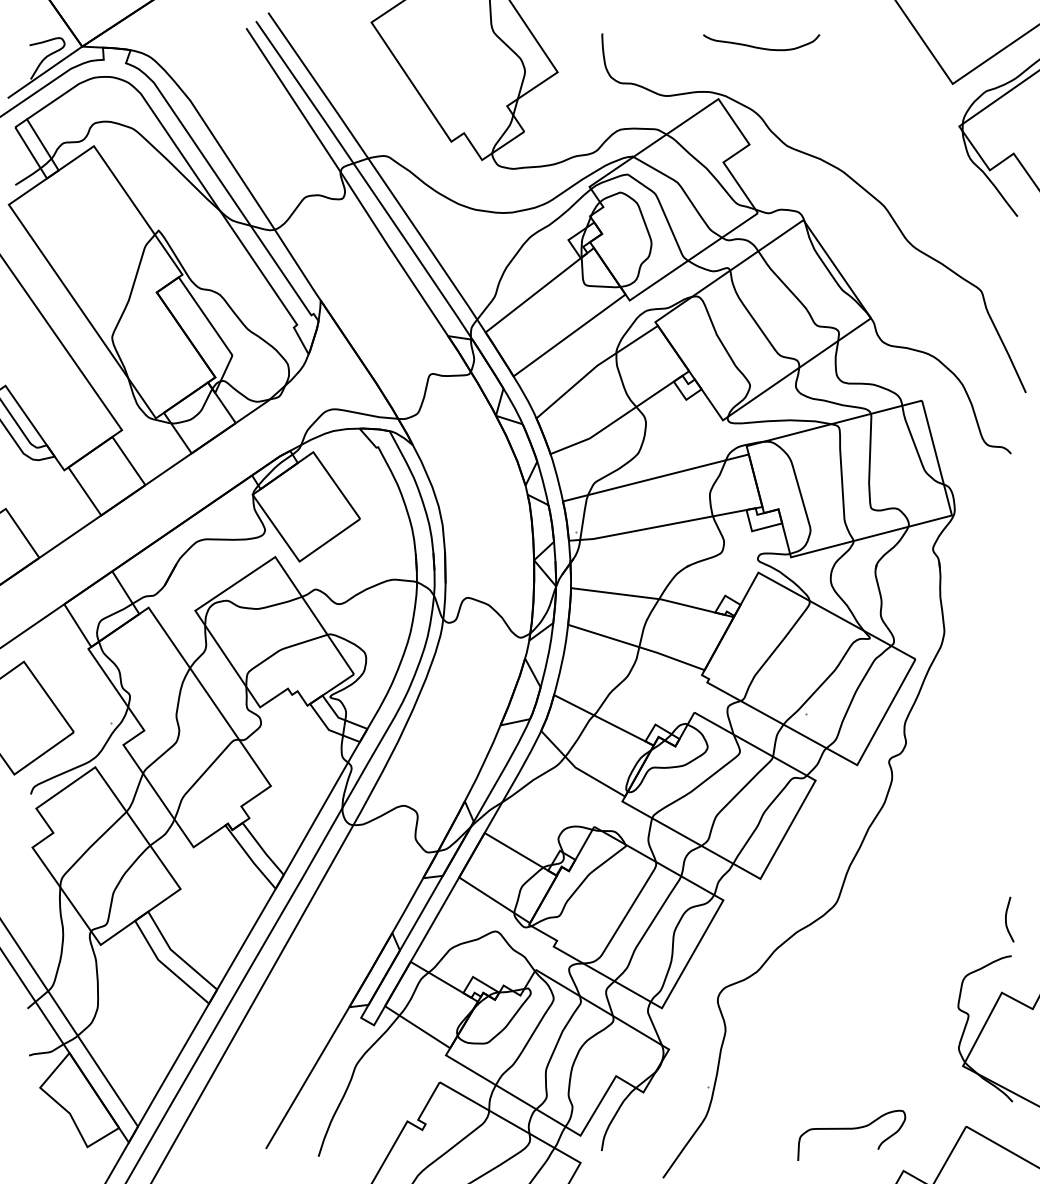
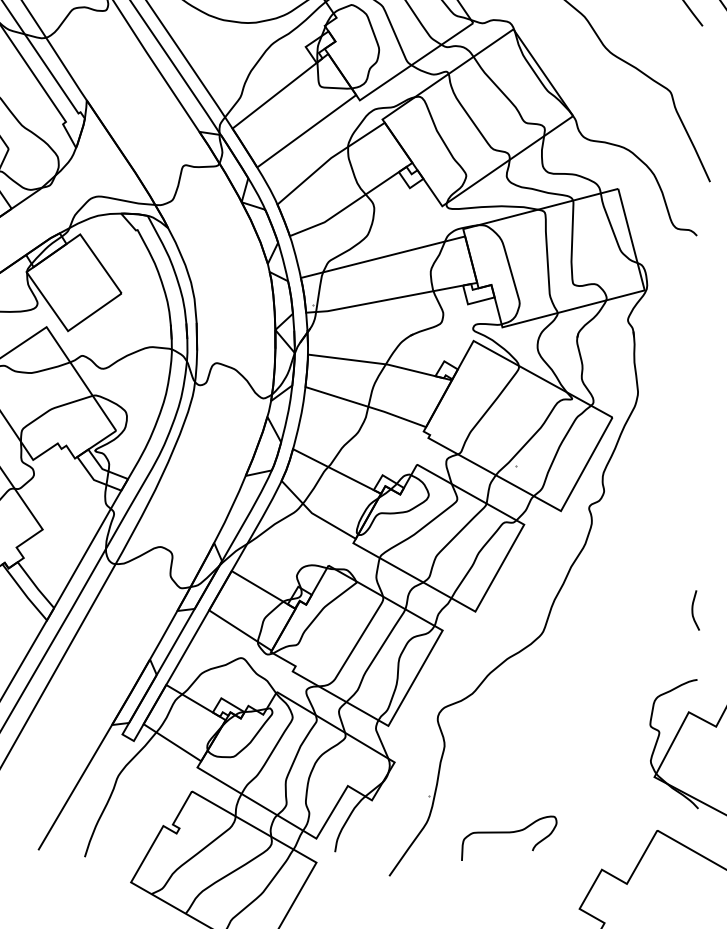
curve: (1006, 919) -> (692, 610), moved
curve: (851, 1129) -> (509, 833), moved

